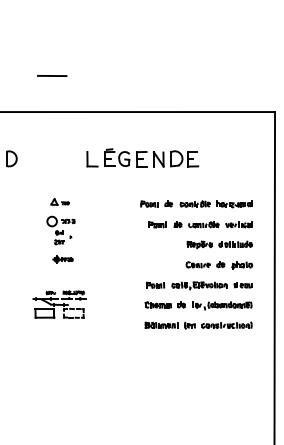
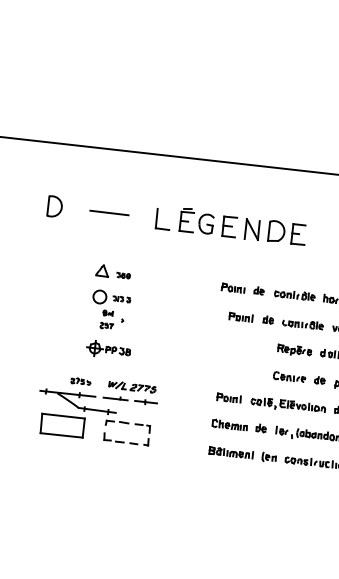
line: (52, 75) -> (109, 212), moved
part: (59, 201) -> (112, 271), size x1.43
part: (62, 259) -> (108, 349), size x1.67
part: (59, 304) -> (97, 409), size x1.67

